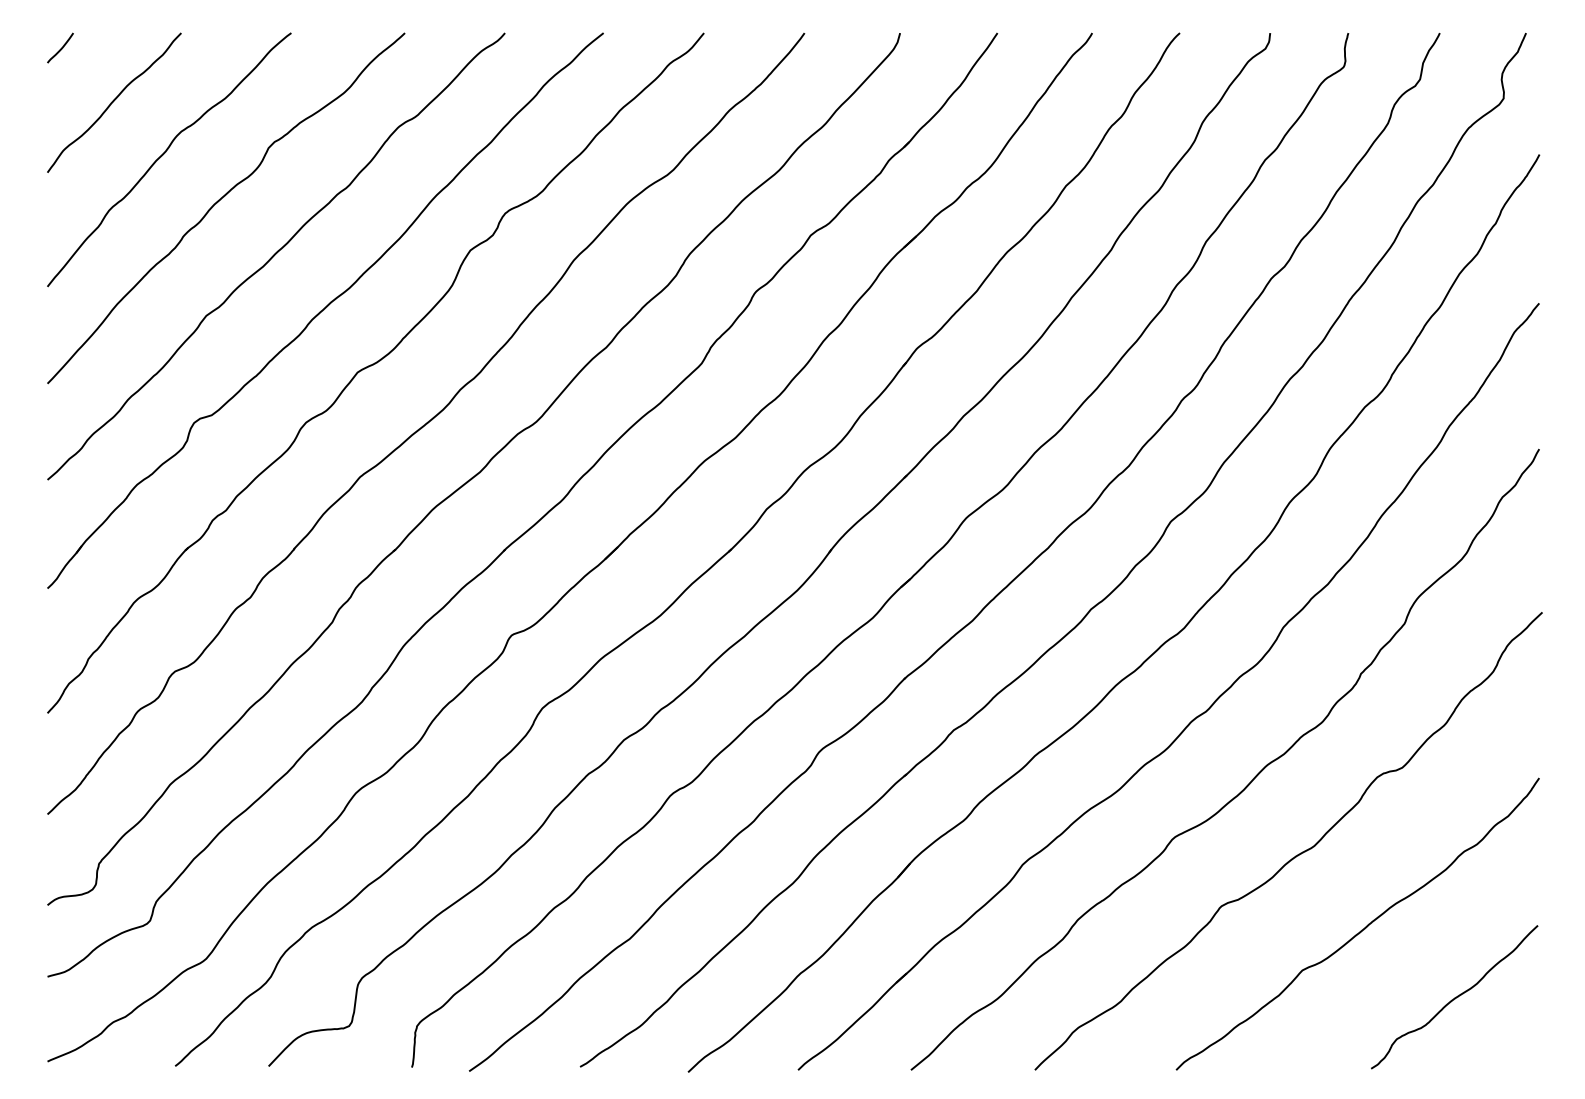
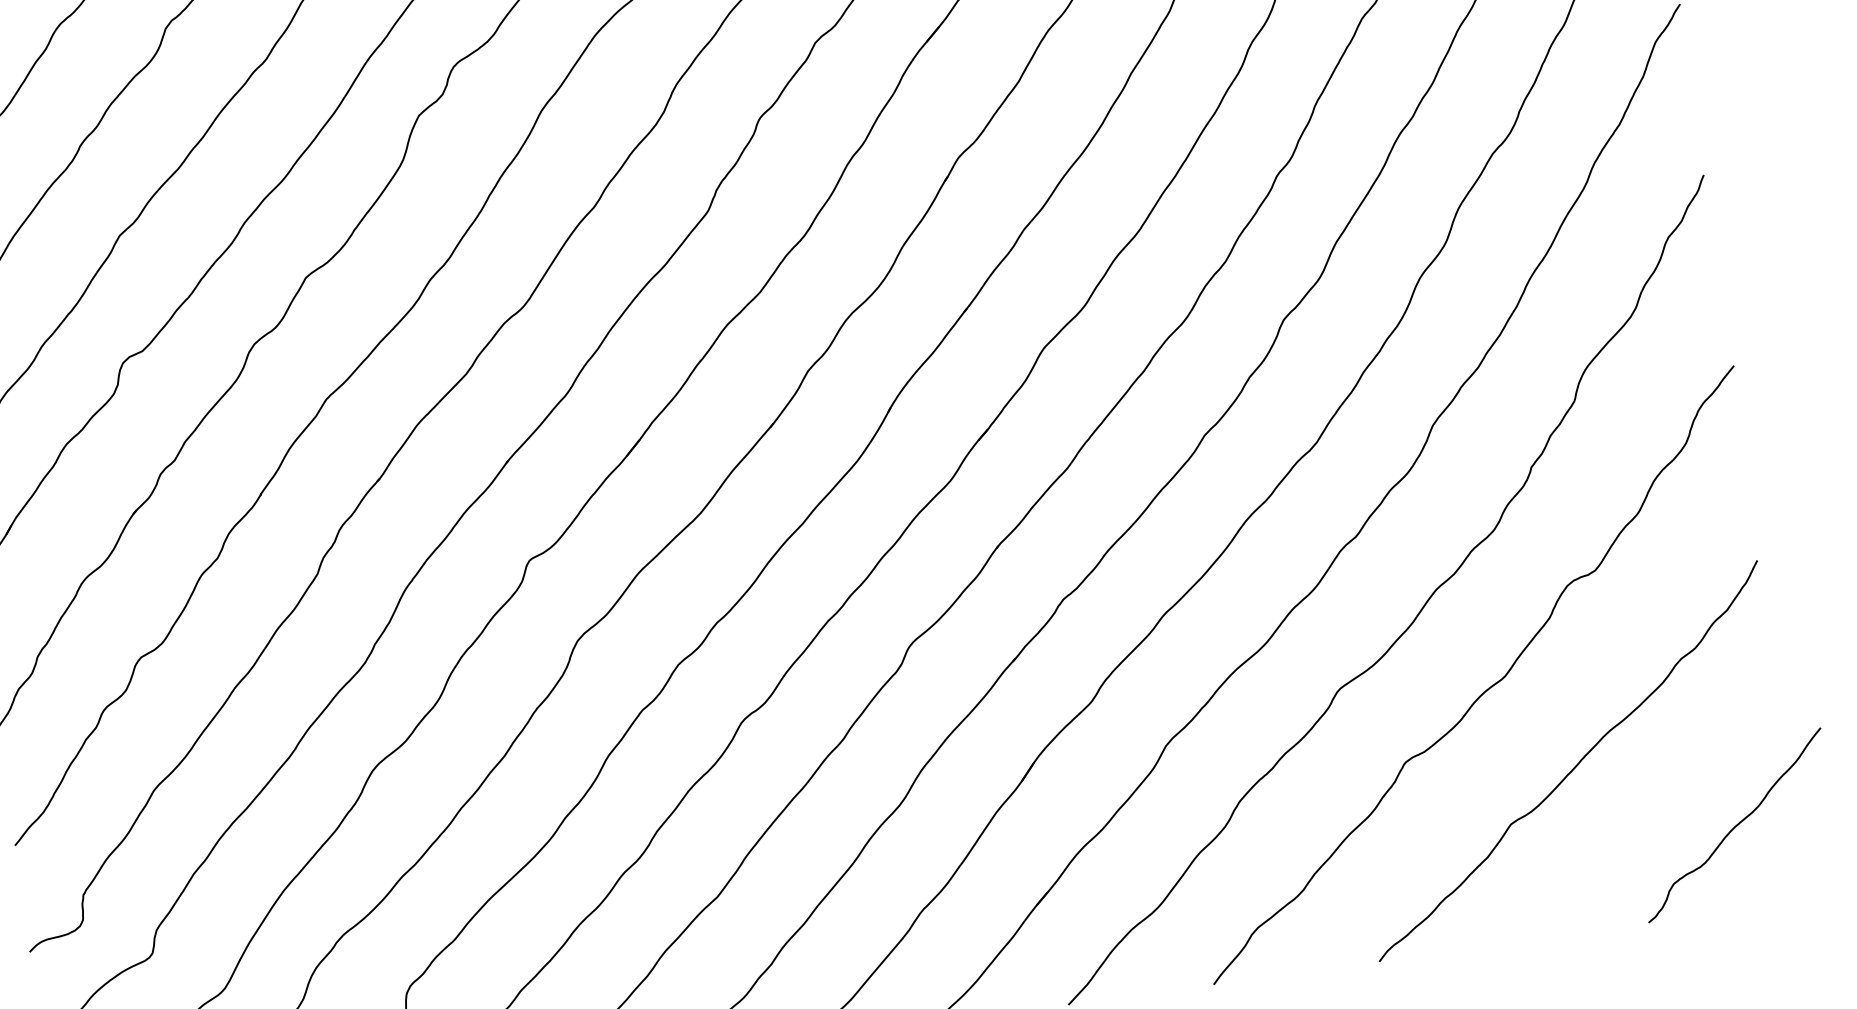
curve: (1454, 997) -> (1734, 825), moved

